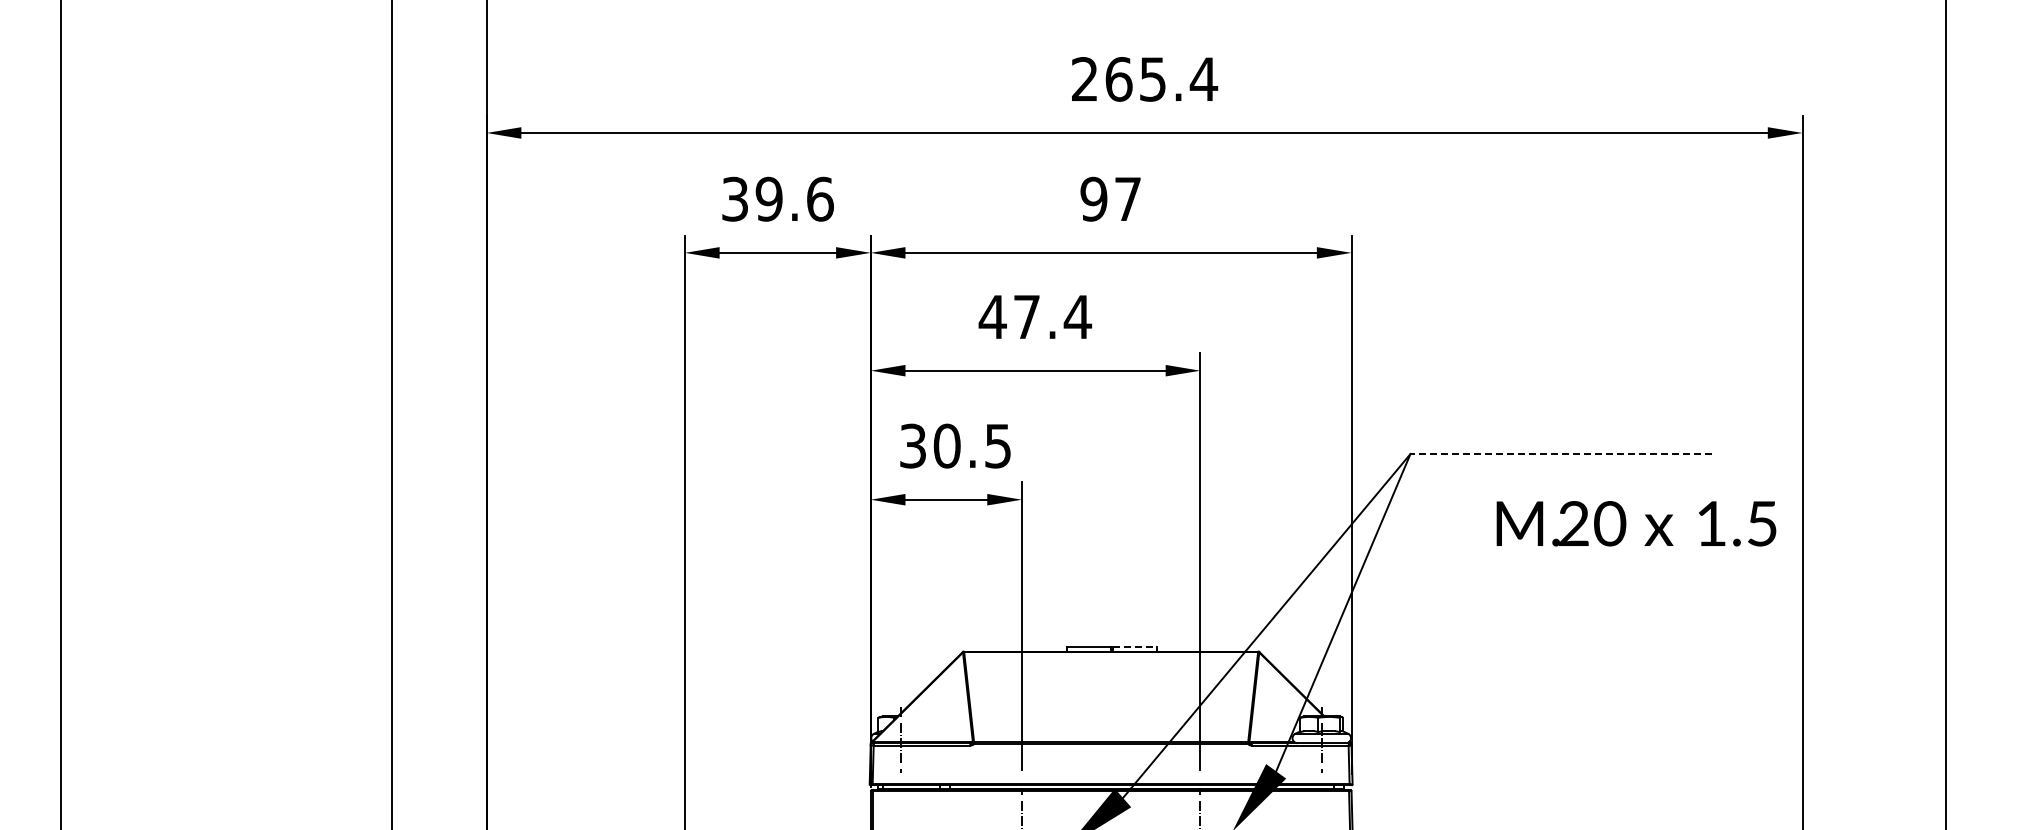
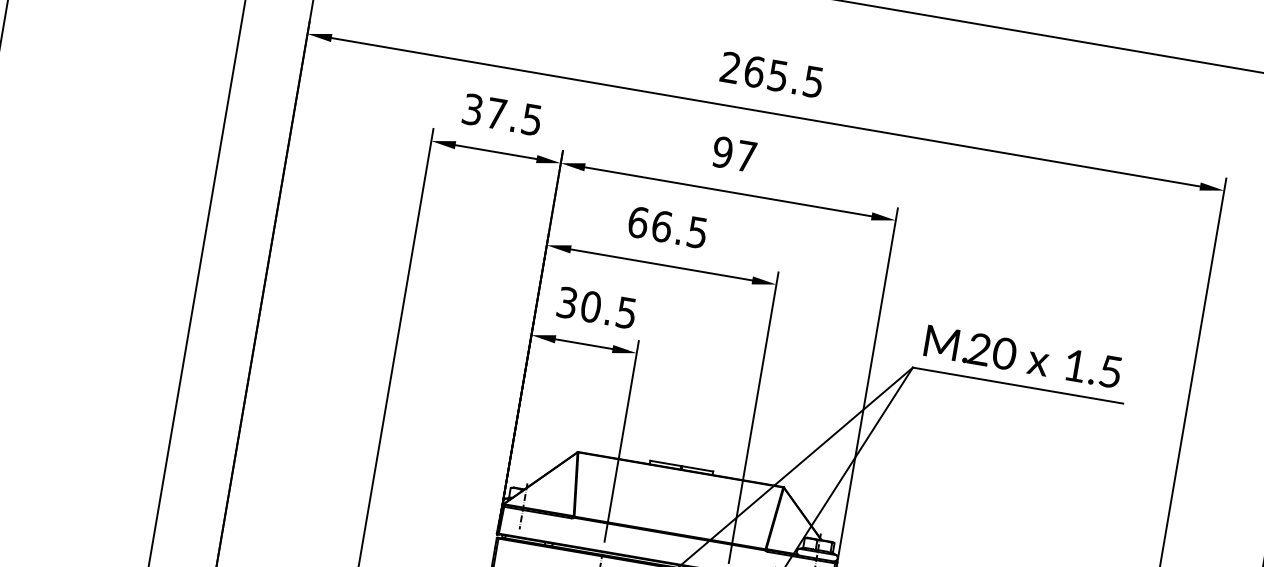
text: (1203, 79) -> (813, 82), 265.4 -> 265.5
text: (794, 198) -> (514, 116), 39.6 -> 37.5
text: (1035, 316) -> (668, 227), 47.4 -> 66.5
line: (1561, 454) -> (1018, 385), dashed -> solid
text: (1636, 523) -> (1023, 356), moved
line: (1135, 646) -> (698, 468), dashed -> solid

